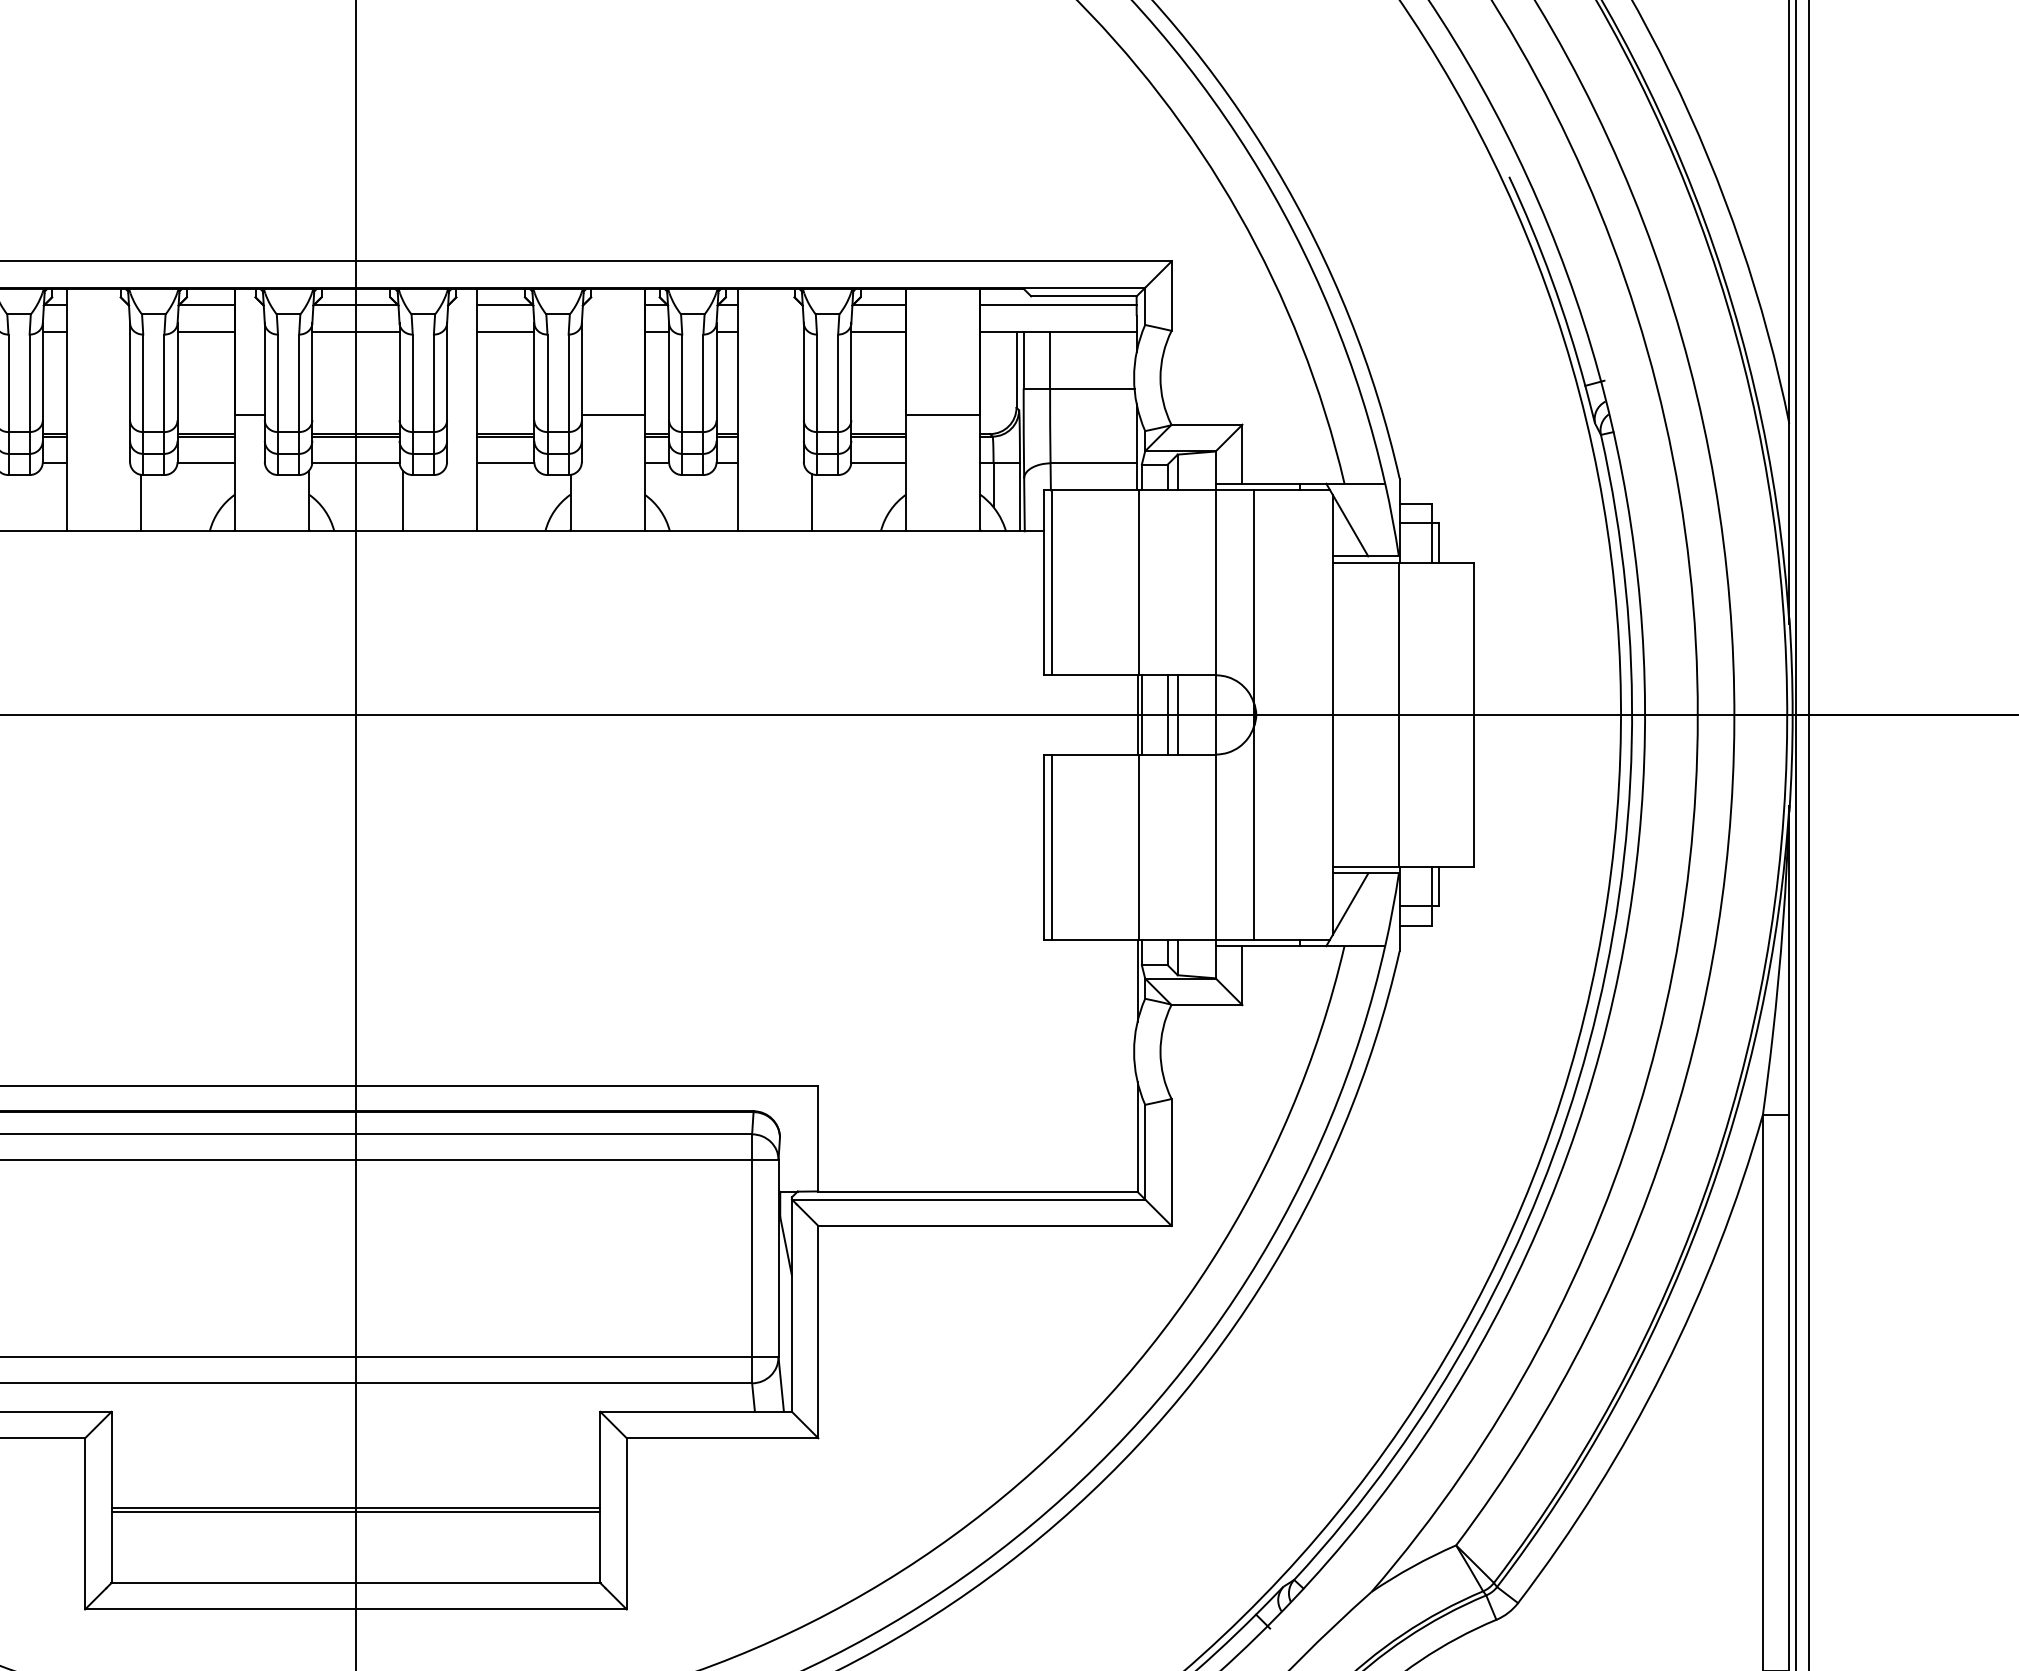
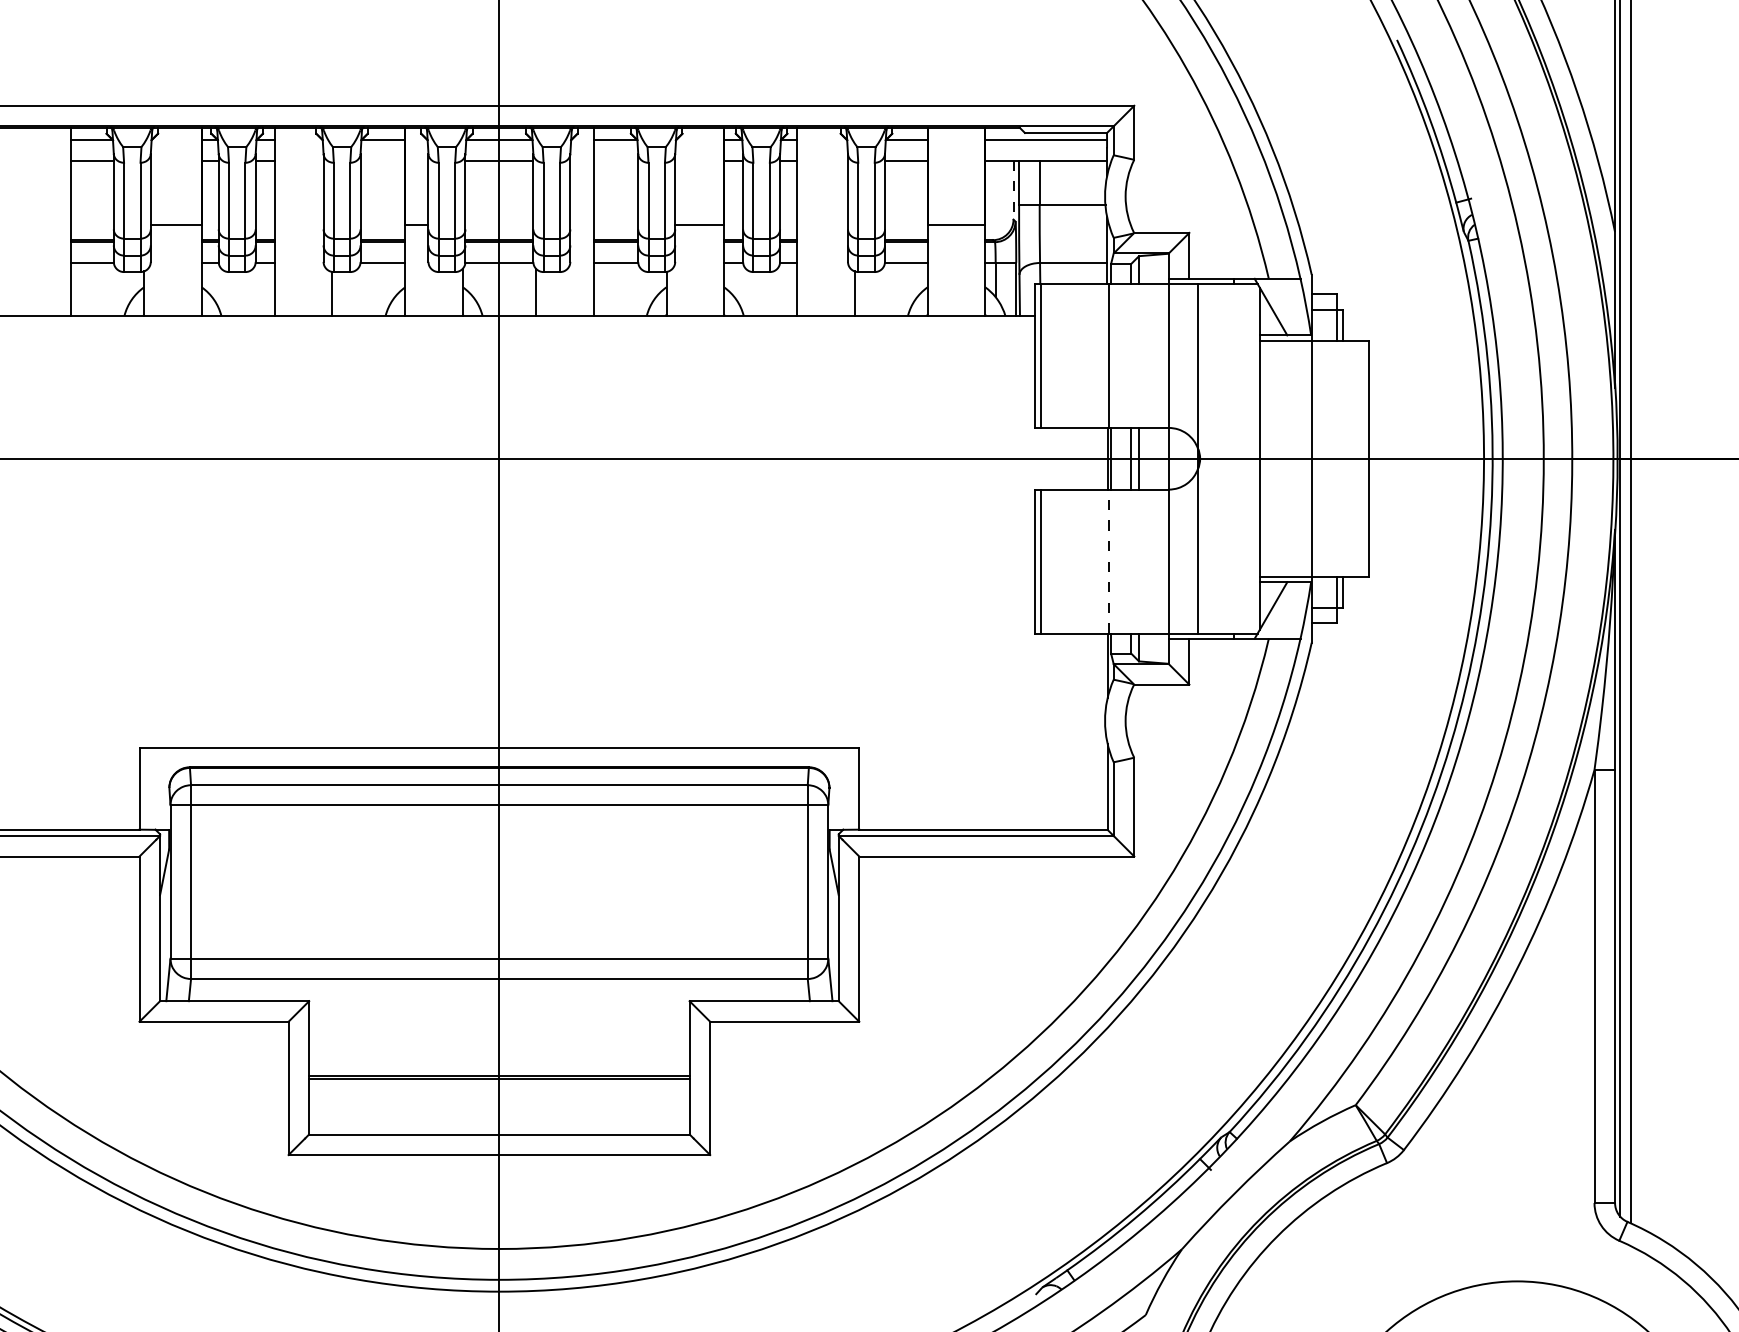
line: (205, 331) -> (382, 160), removed
line: (505, 331) -> (615, 160), removed
line: (1016, 370) -> (1013, 190), solid -> dashed
line: (1138, 846) -> (1108, 561), solid -> dashed

